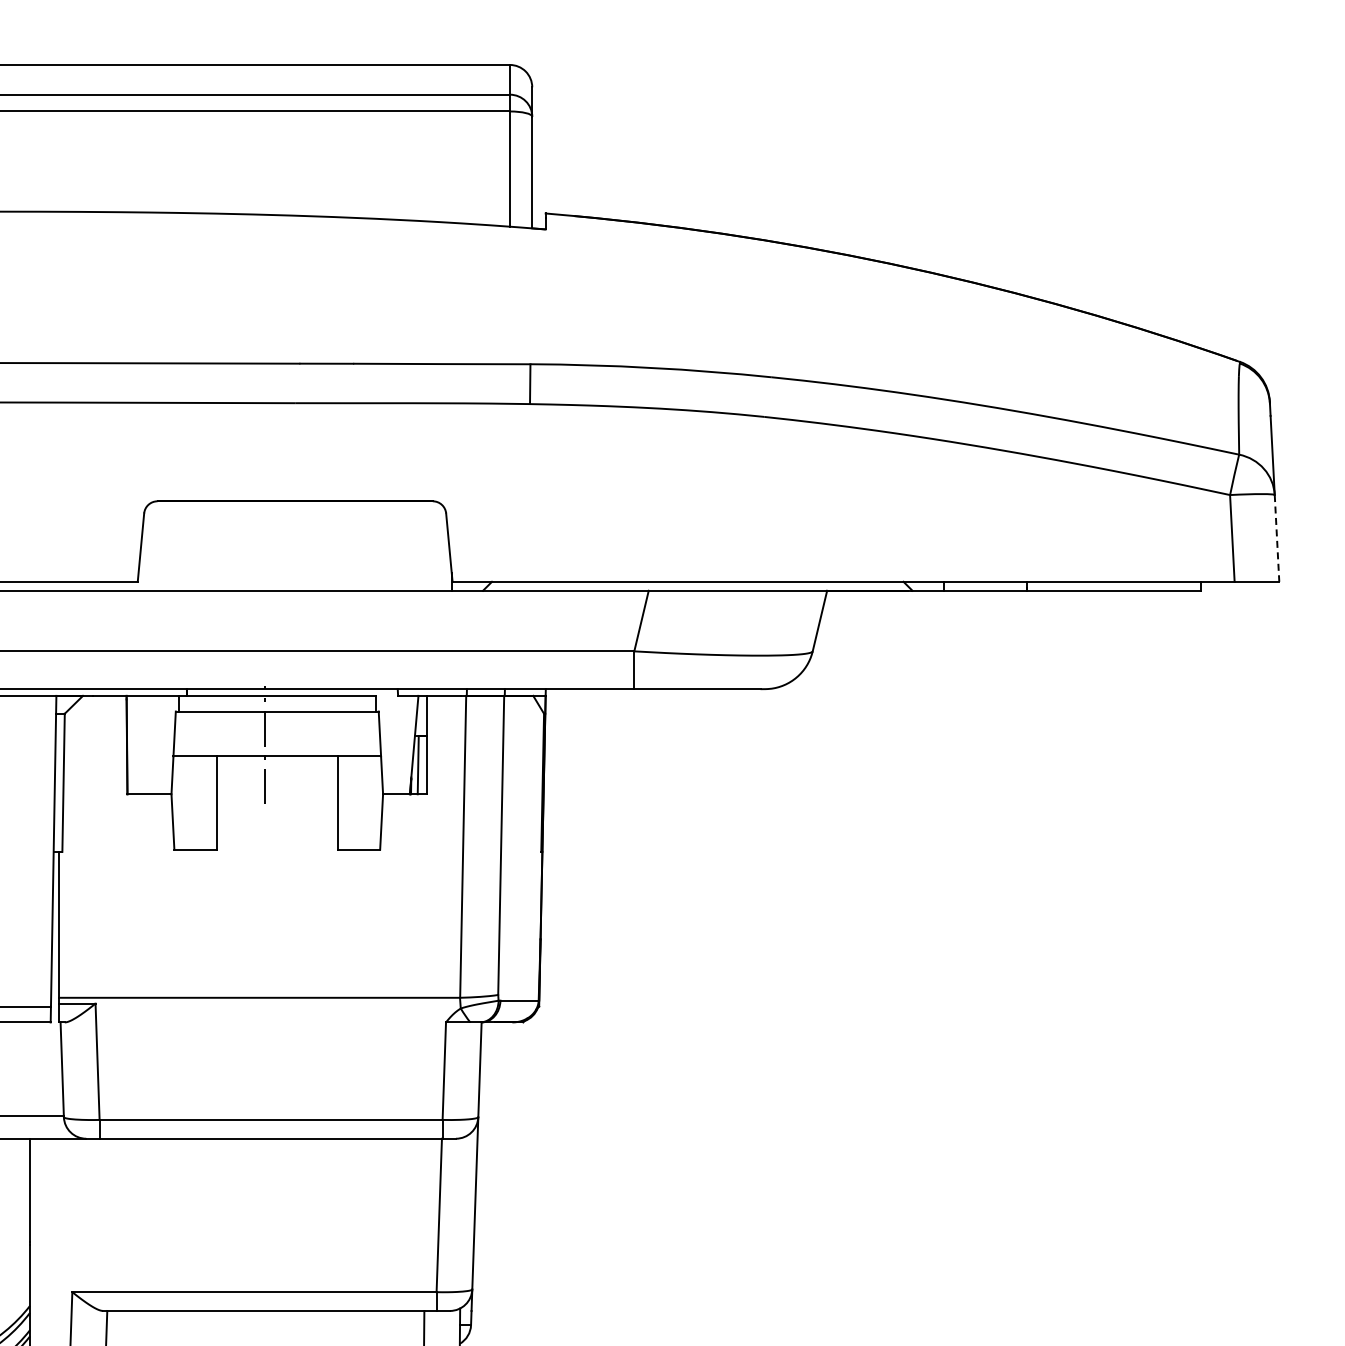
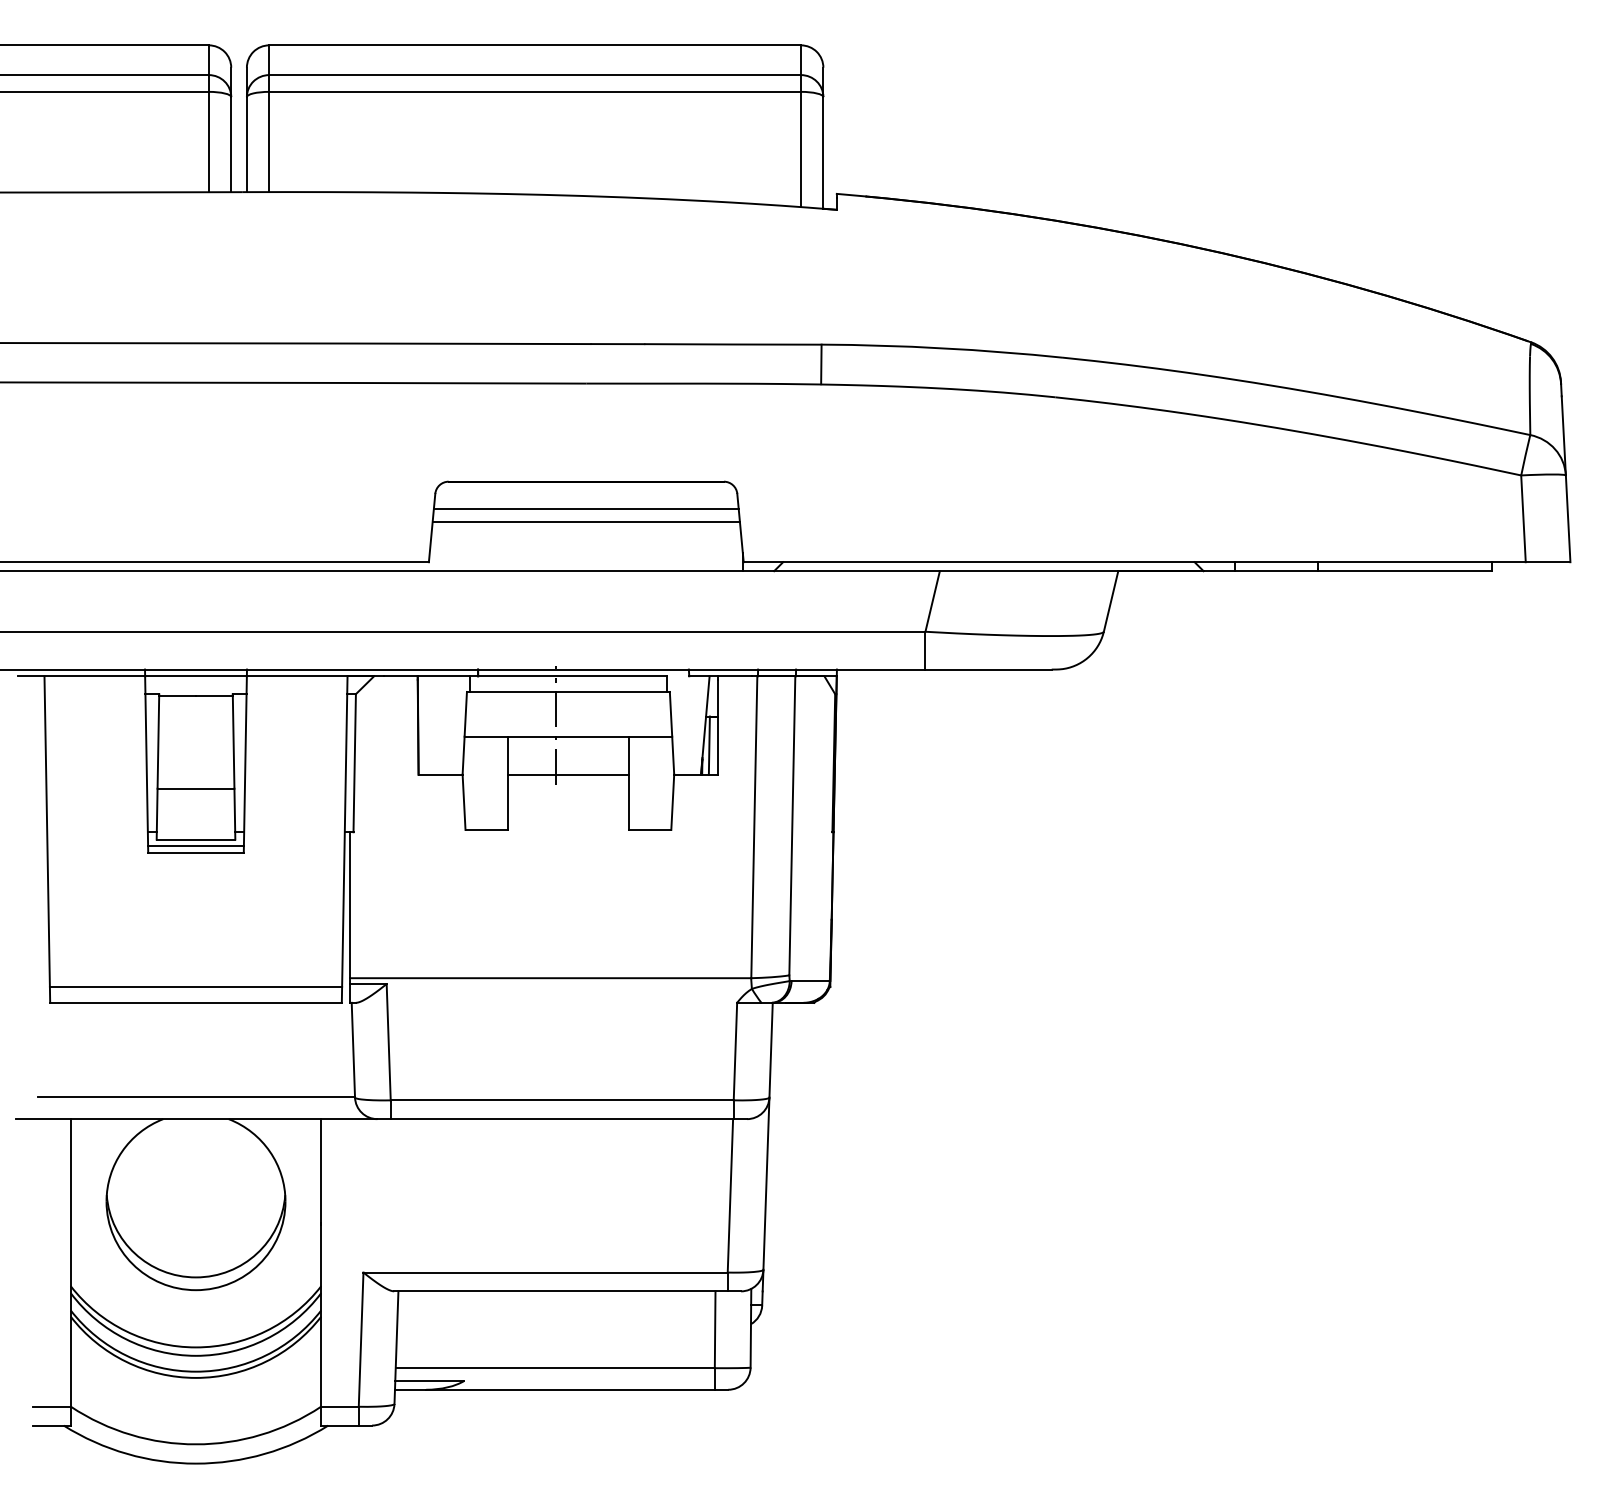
line: (294, 528) -> (585, 508), added
line: (1277, 539) -> (1568, 519), dashed -> solid
line: (294, 541) -> (585, 521), added
line: (277, 794) -> (568, 774), added

